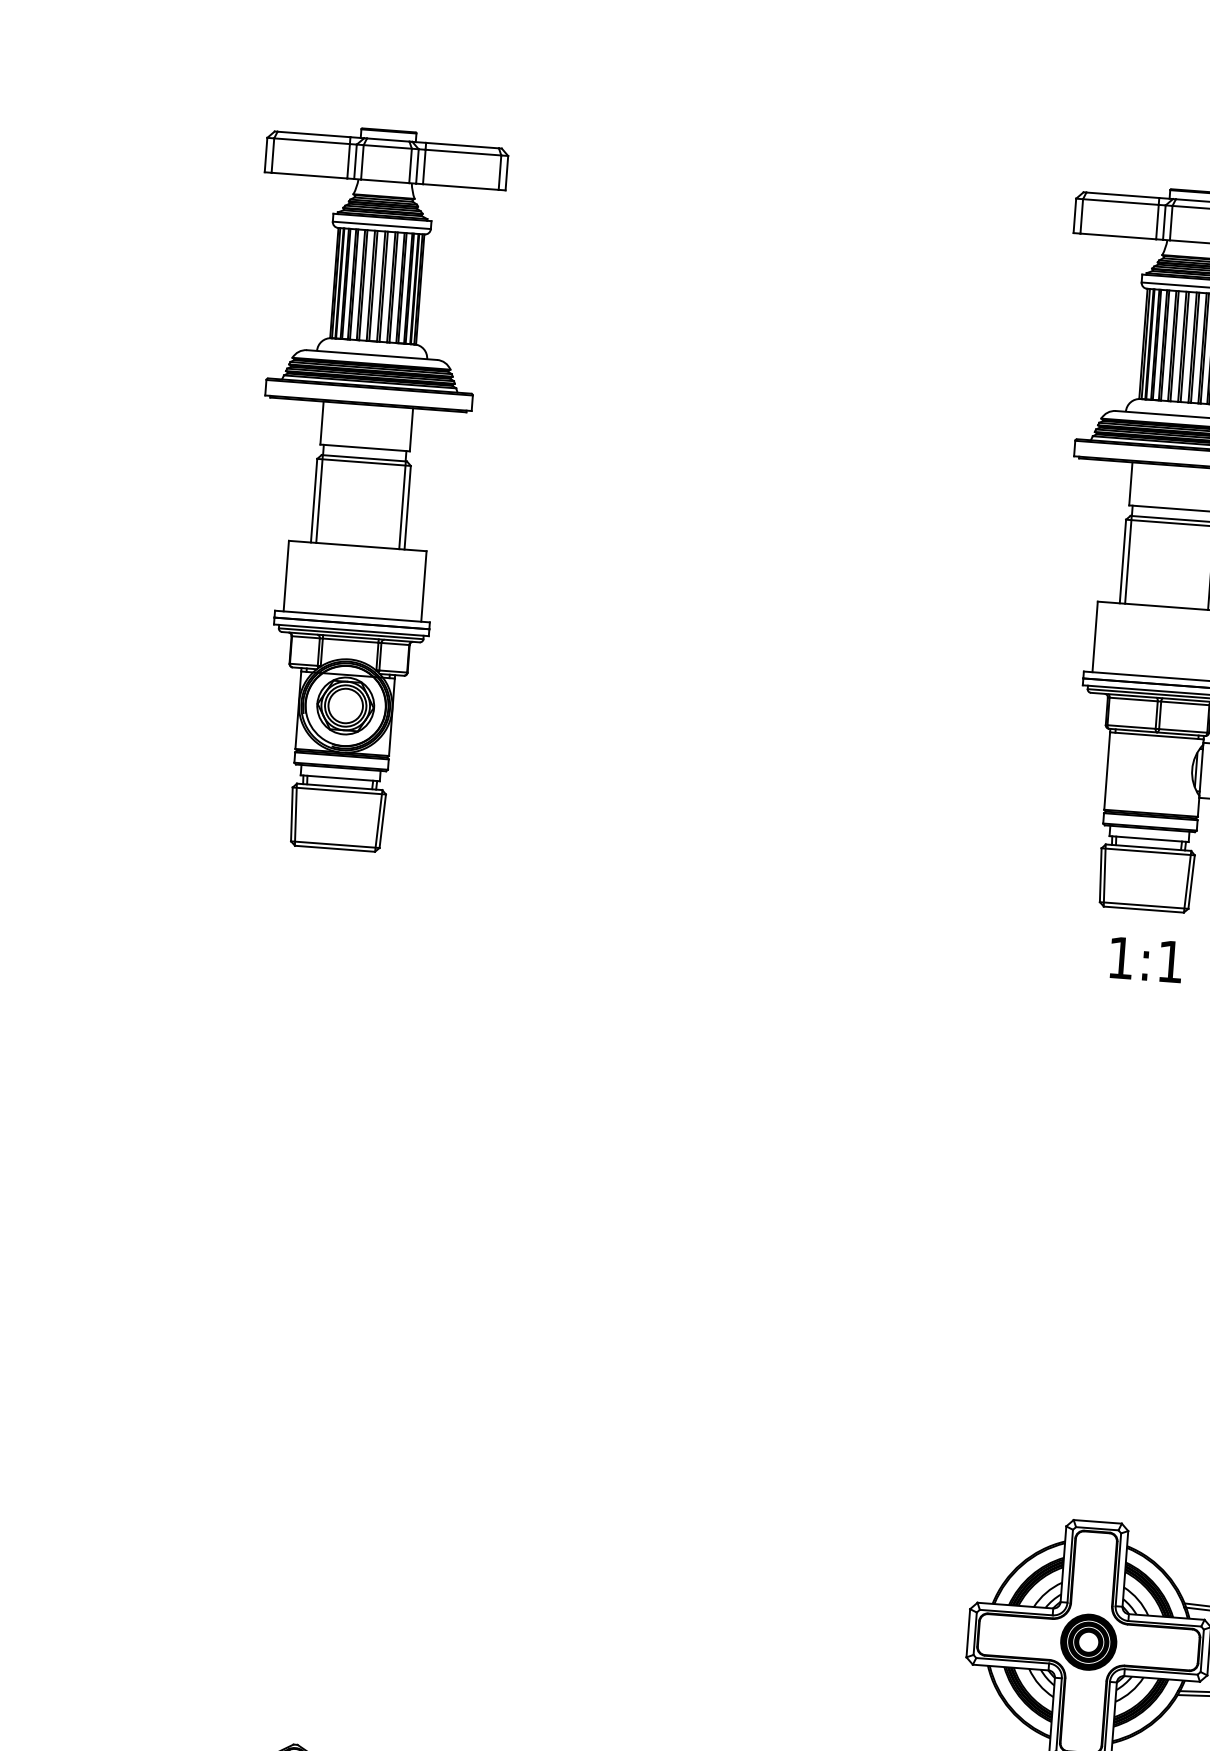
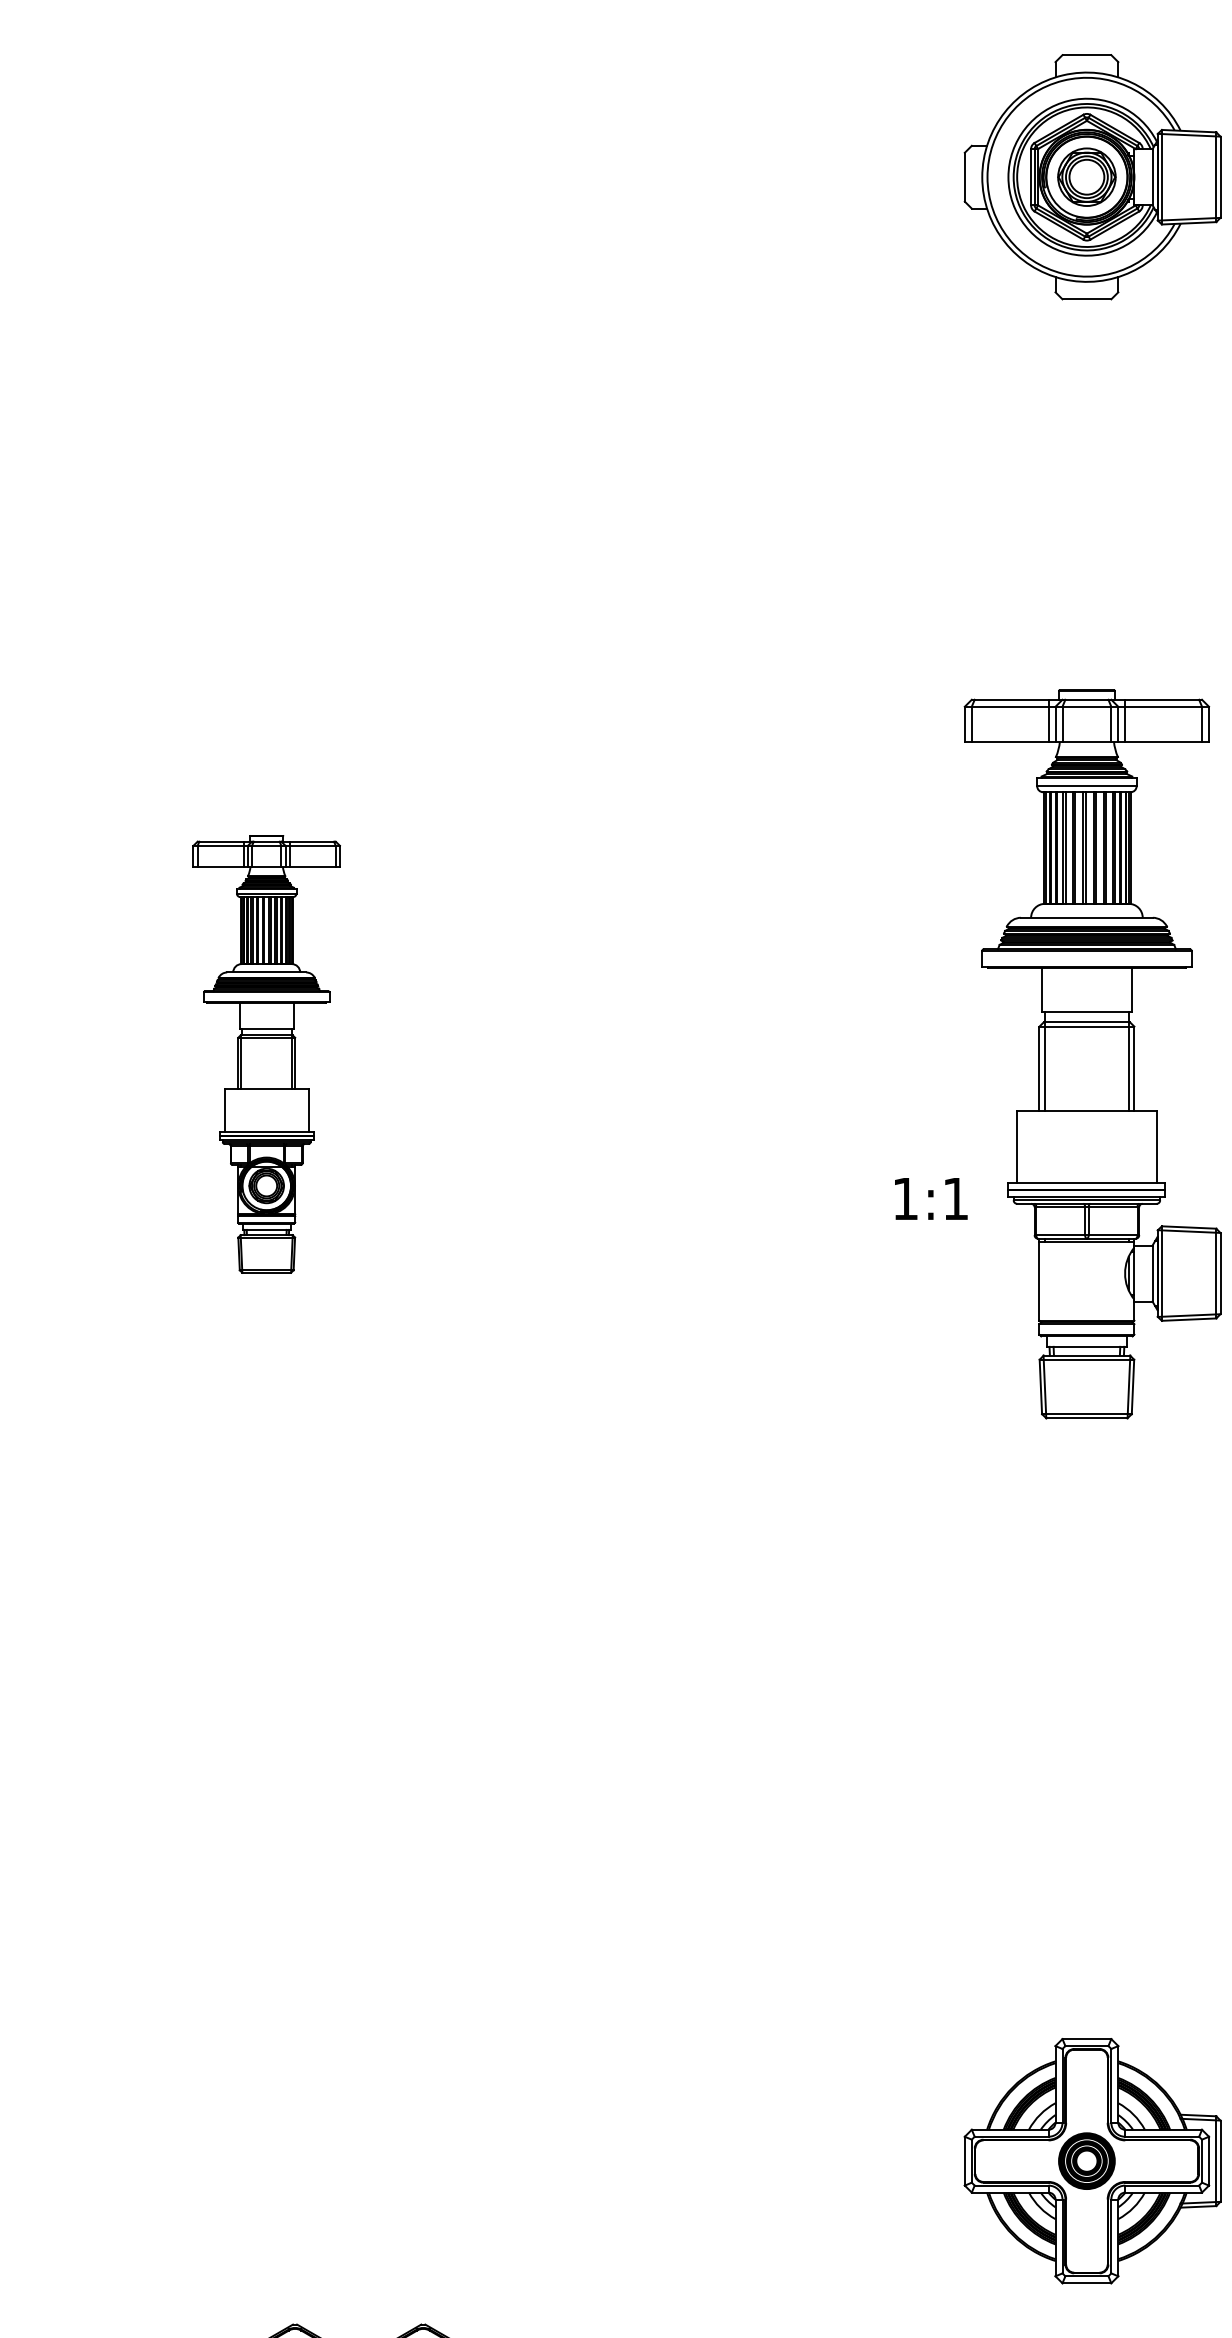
part: (361, 489) -> (266, 1054), size x0.6
text: (1146, 959) -> (931, 1198), moved

